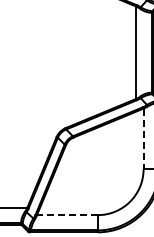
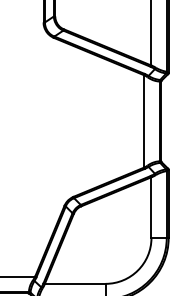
line: (143, 139) -> (151, 208), dashed -> solid
line: (66, 214) -> (74, 283), dashed -> solid

